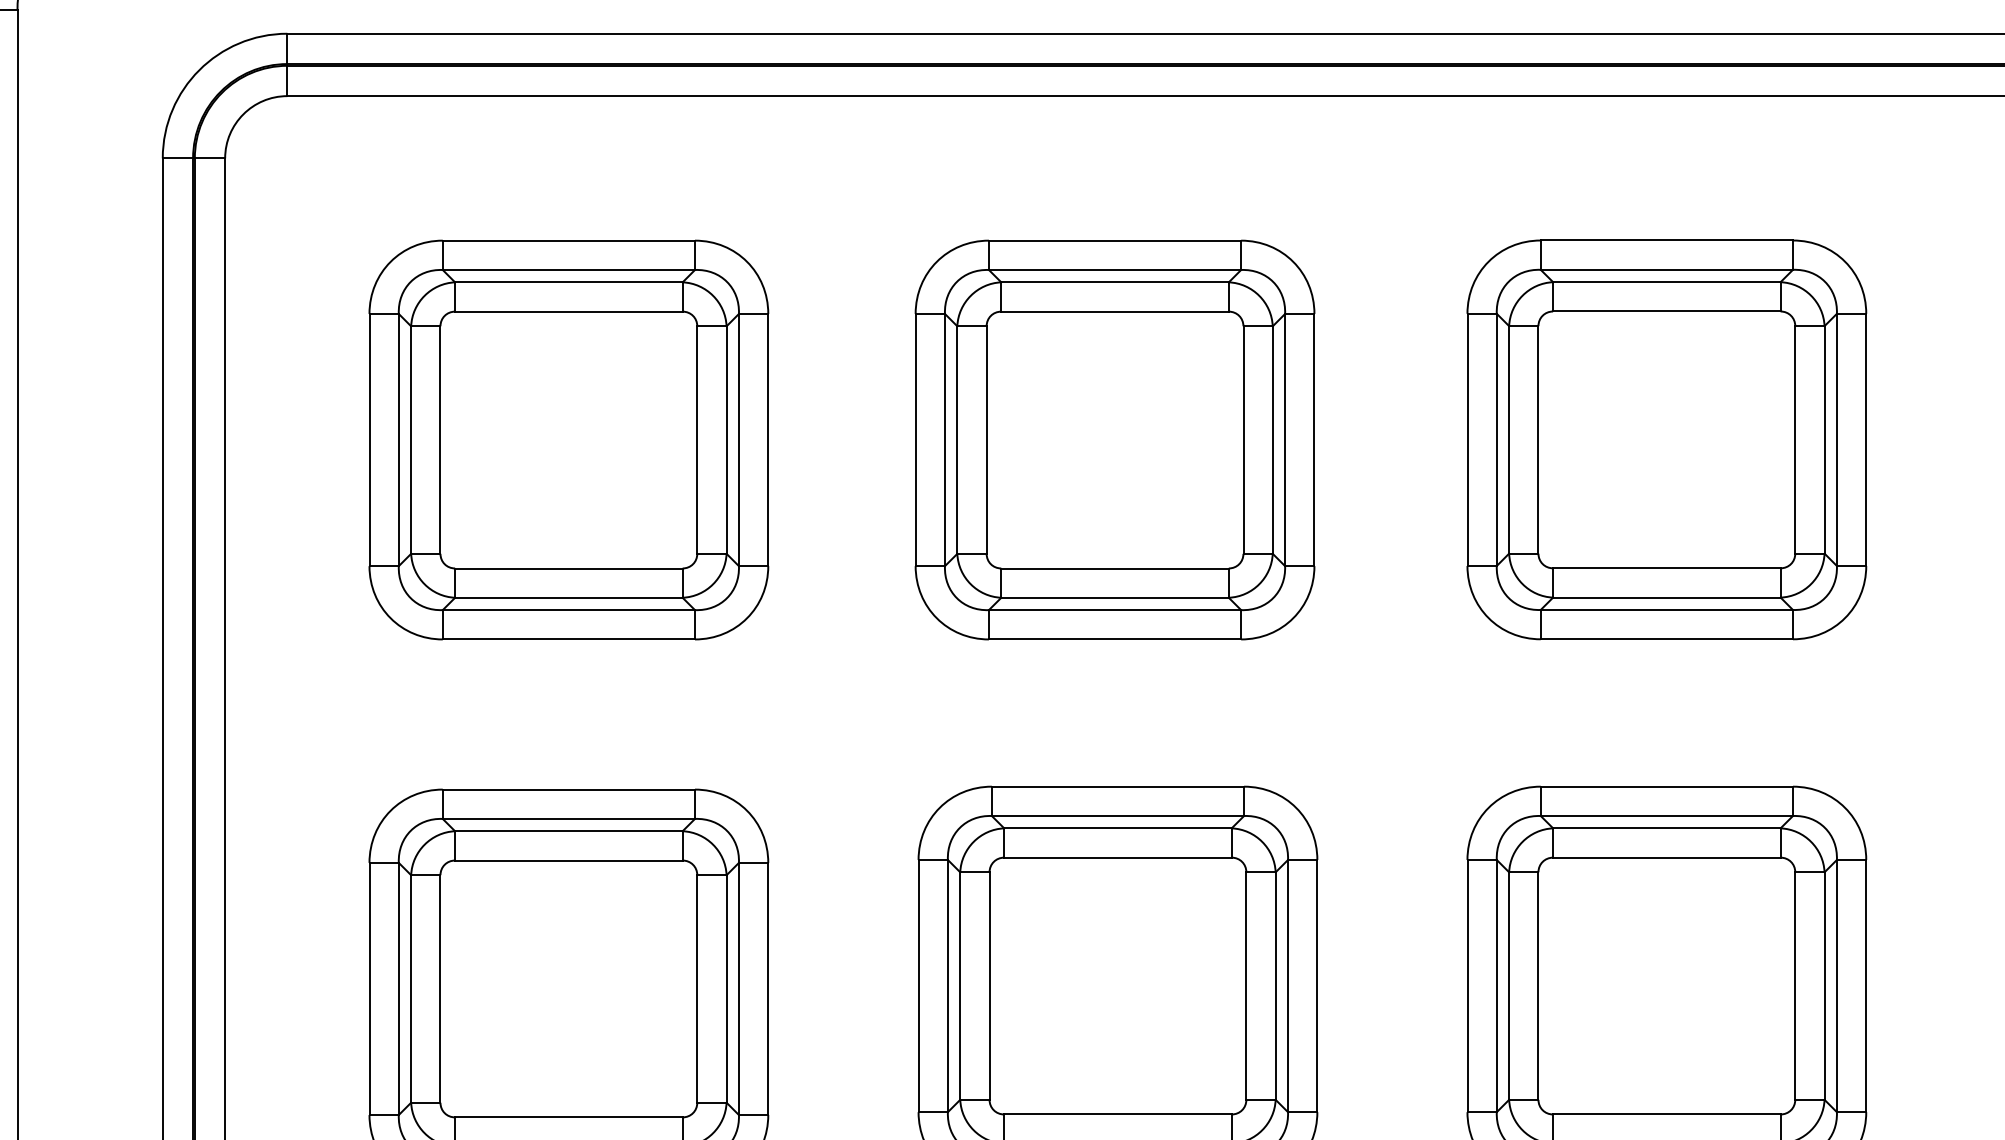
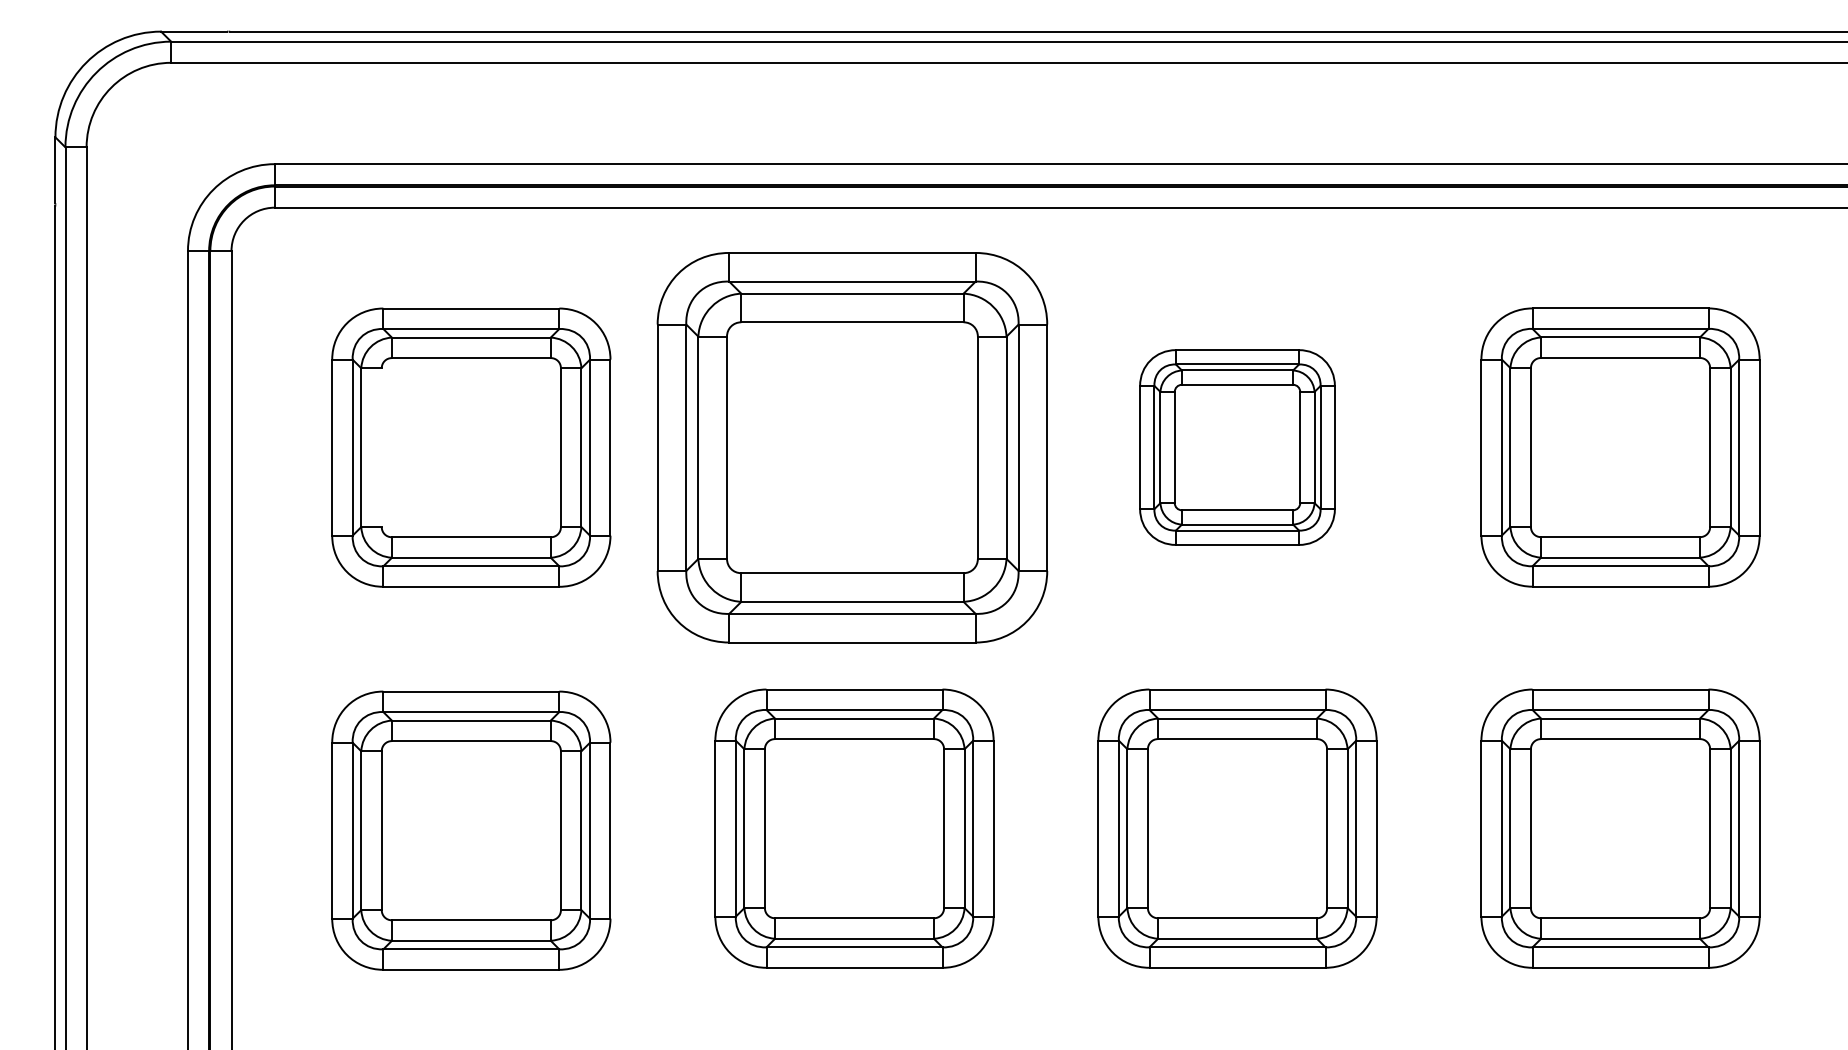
line: (440, 439) -> (381, 447), removed
part: (1115, 439) -> (852, 447), size x1.4
part: (1666, 439) -> (1237, 447), size x0.7

